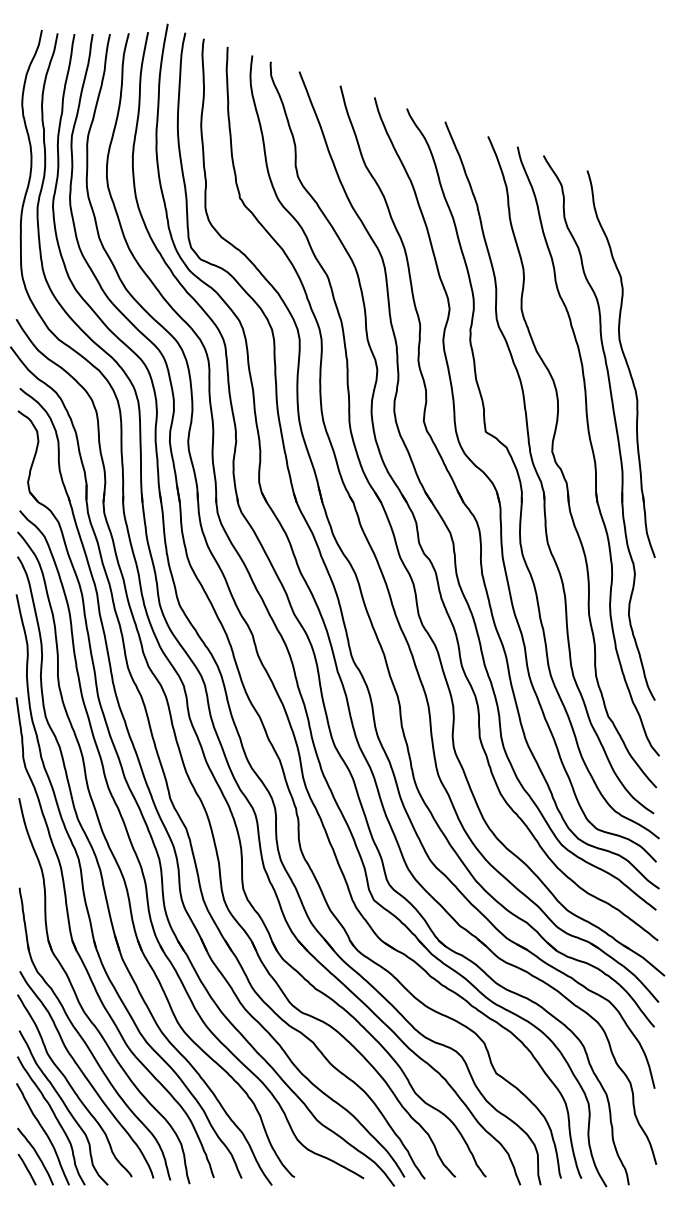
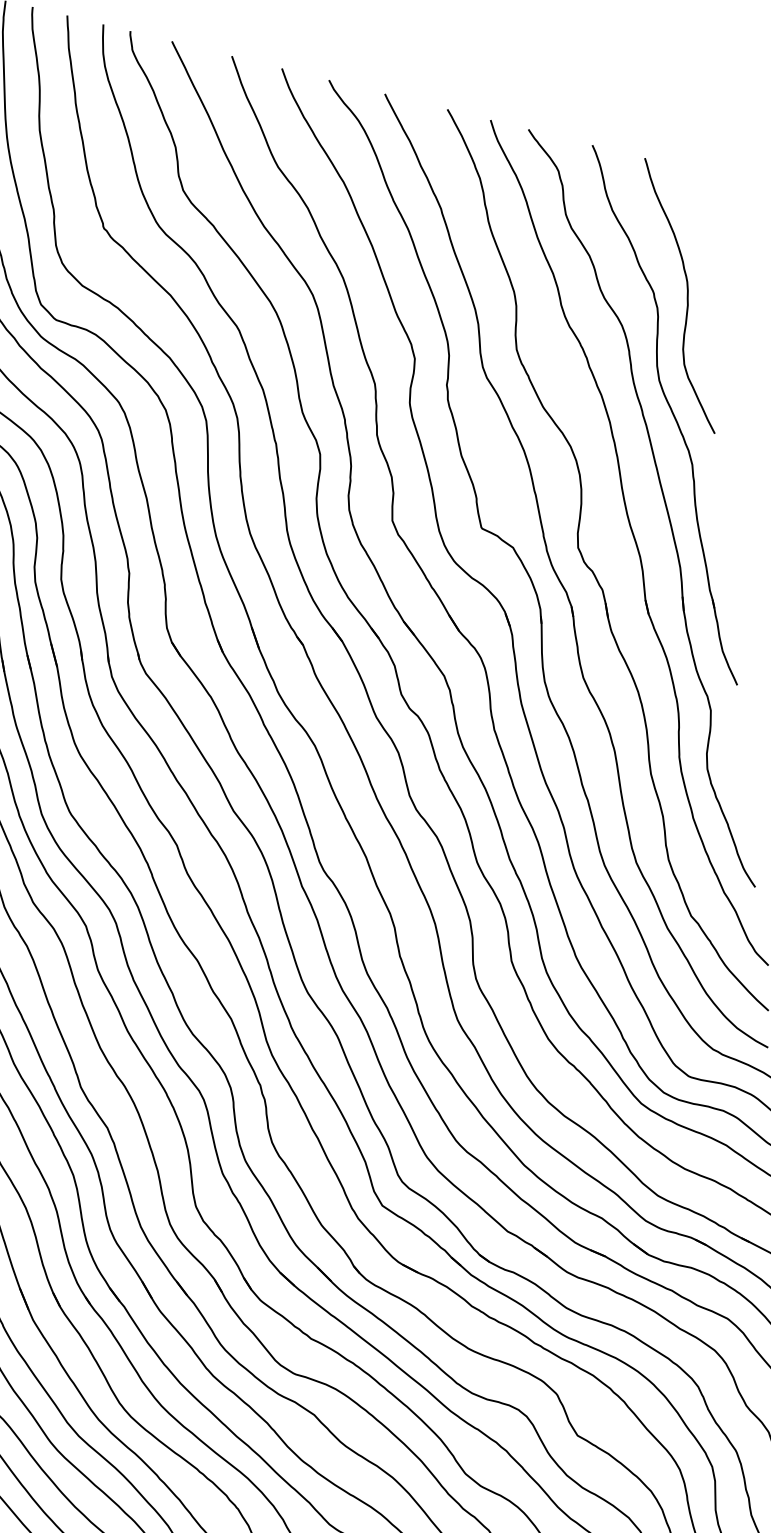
curve: (643, 281) -> (685, 295), added

